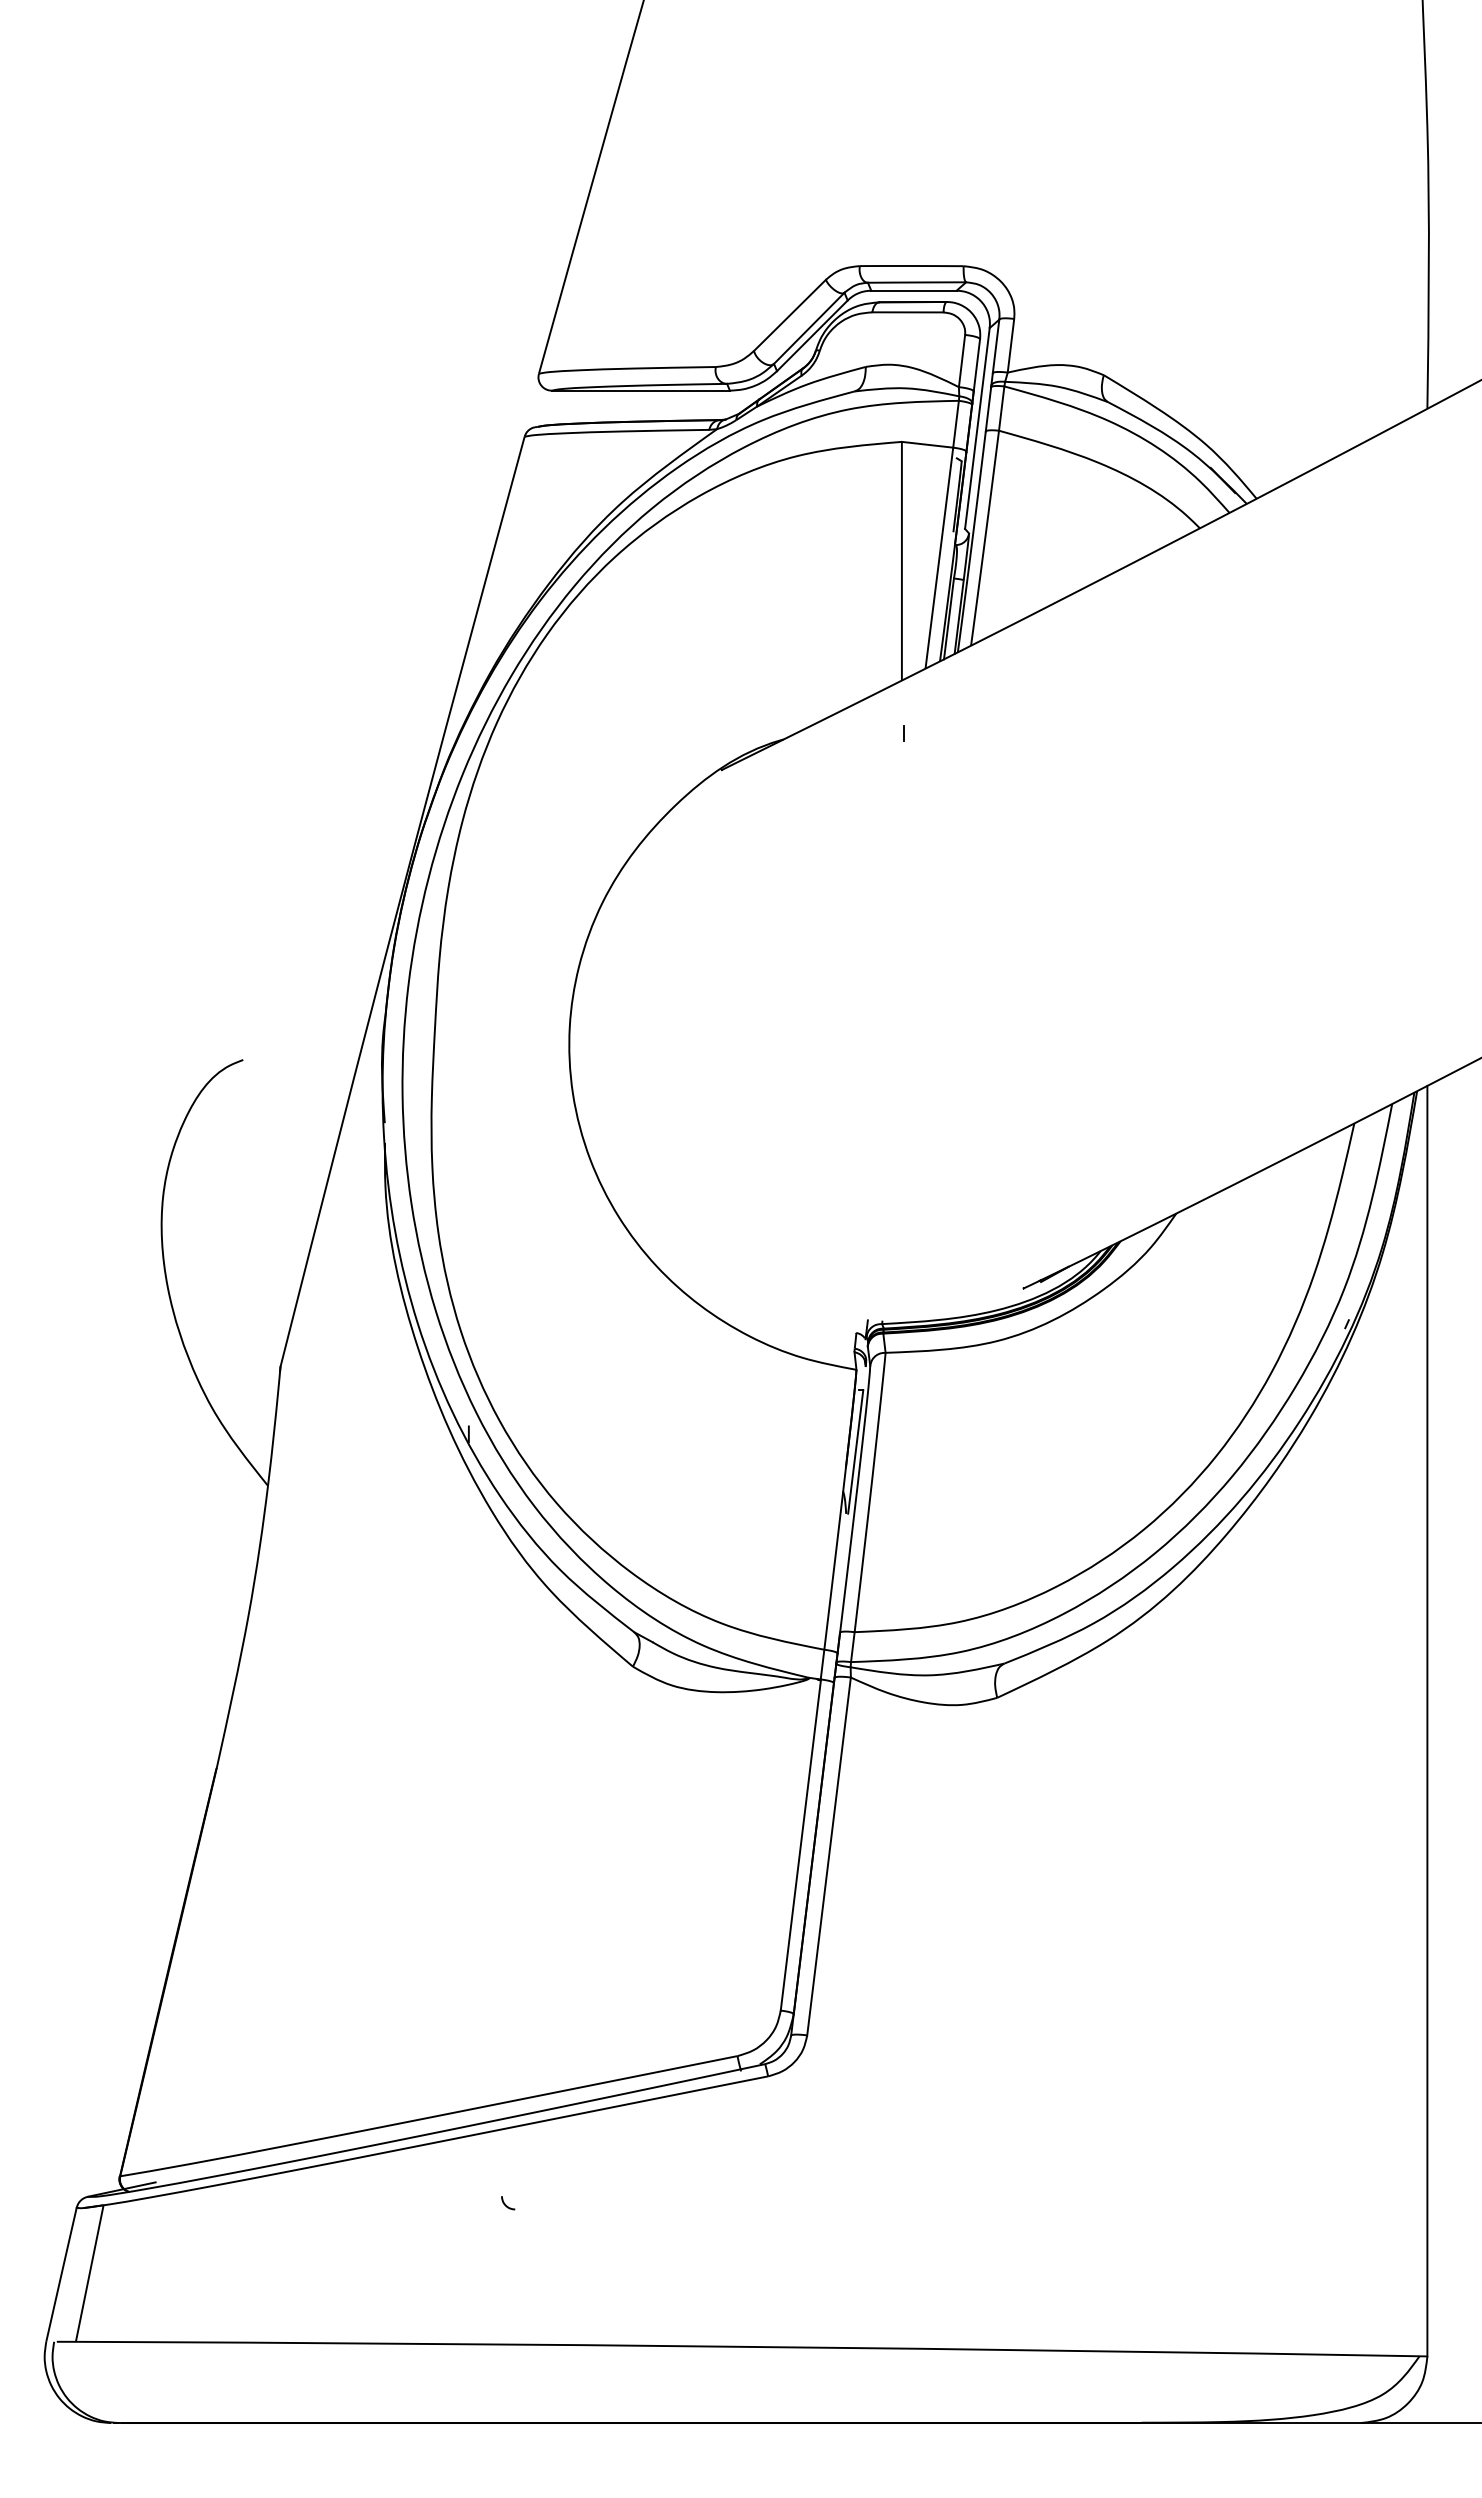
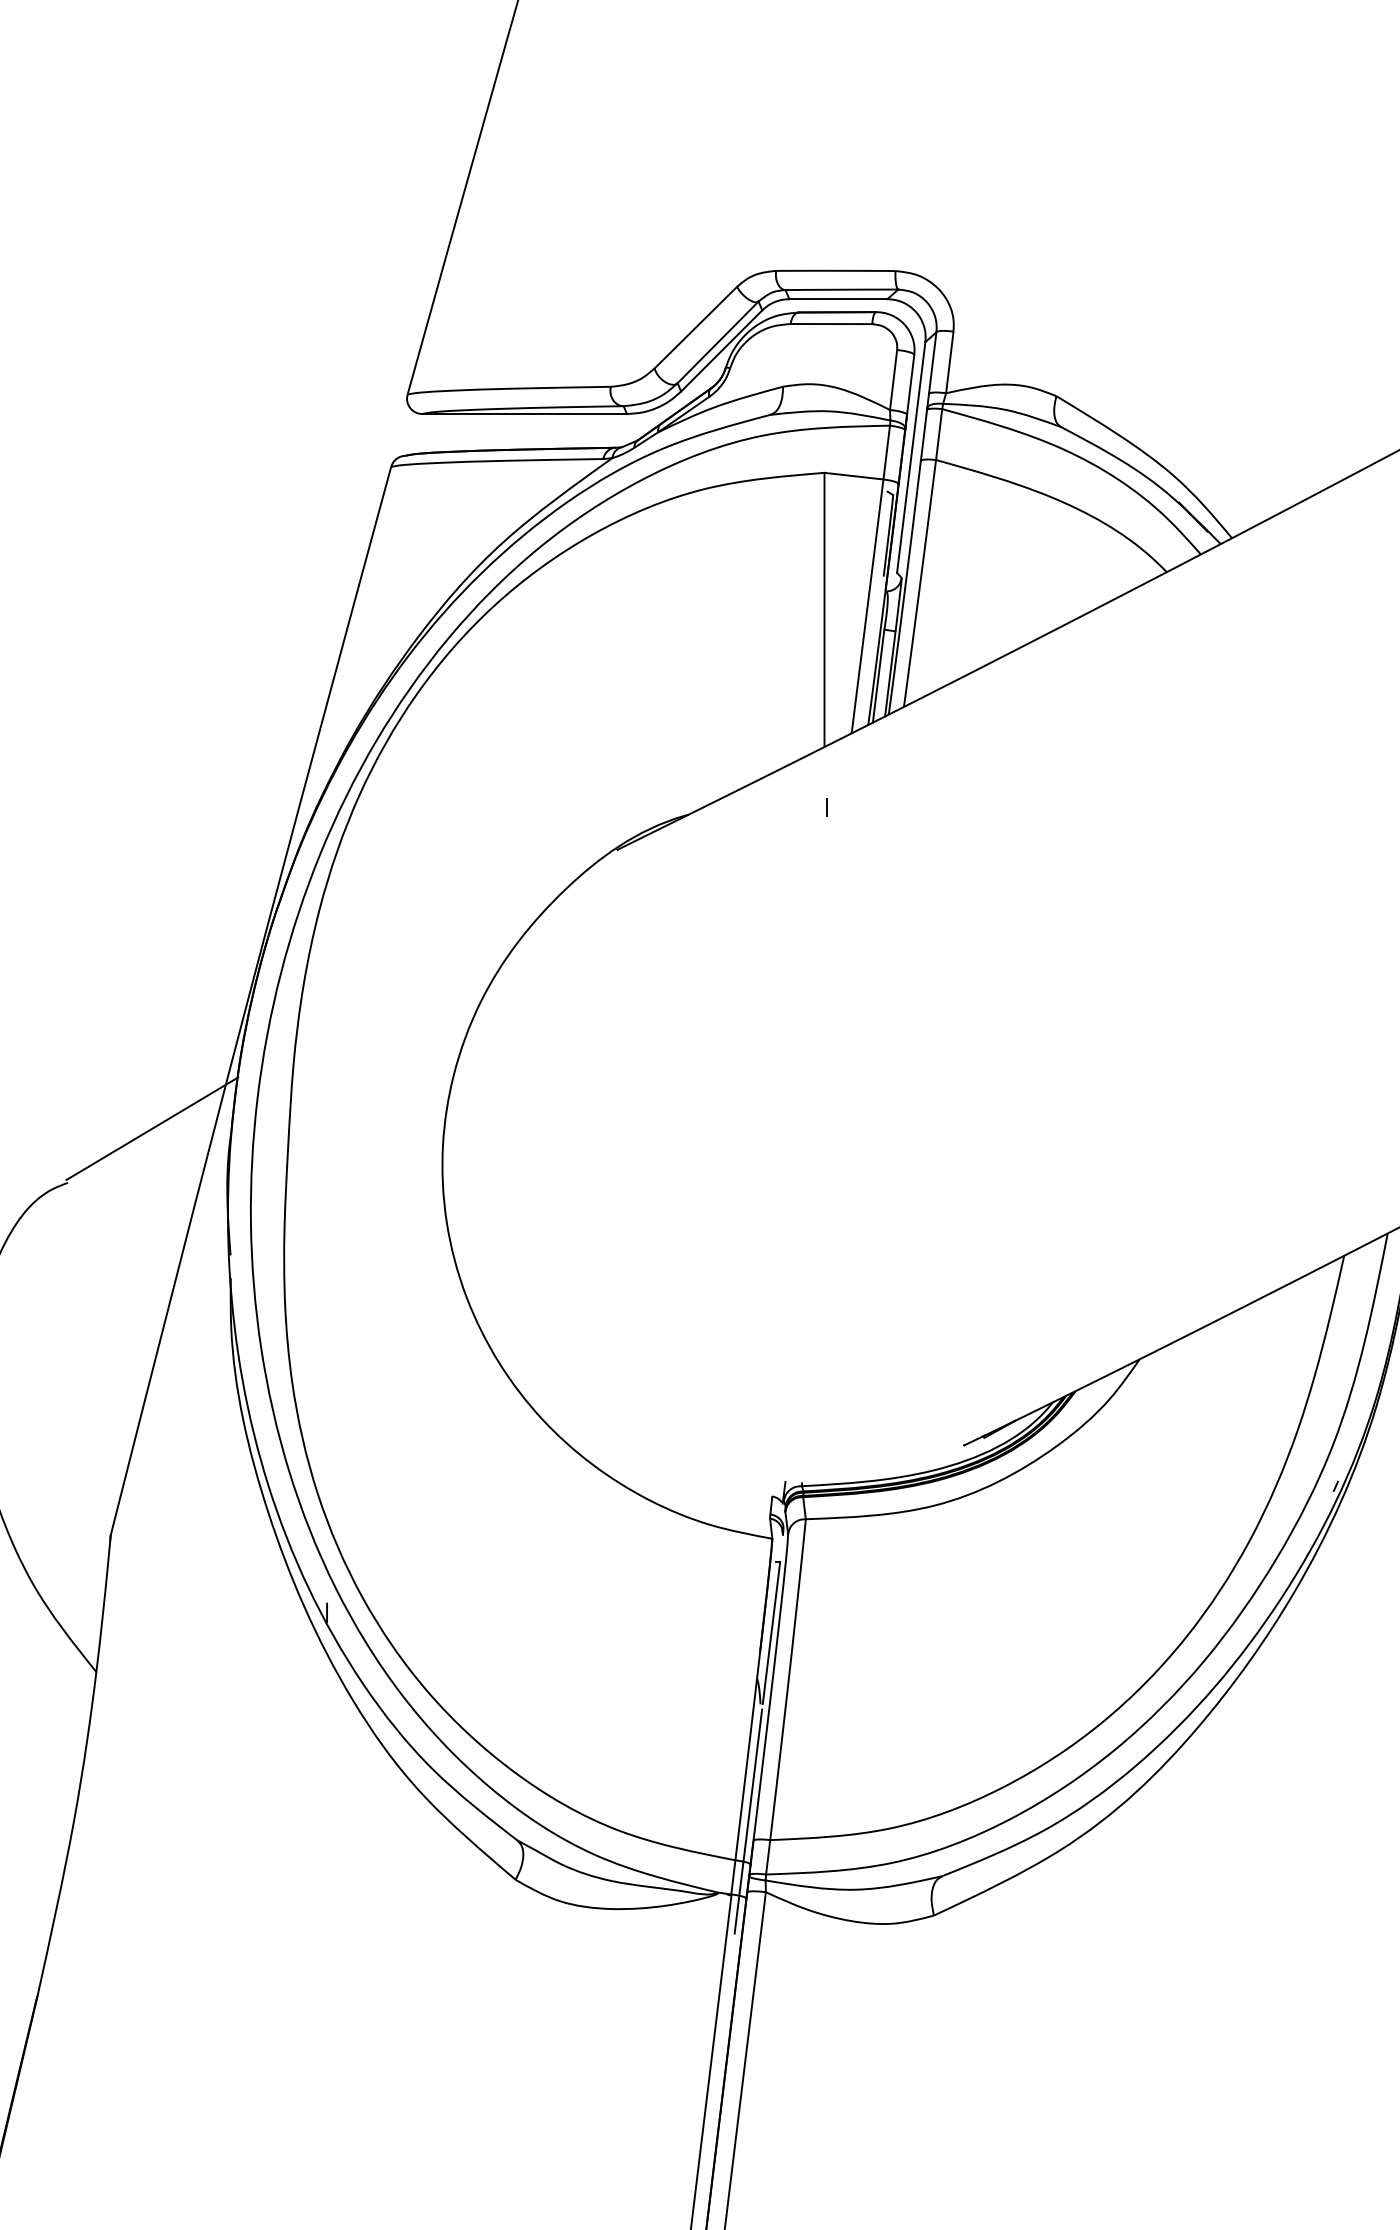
line: (316, 1012) -> (152, 1128), added
line: (835, 1615) -> (748, 1820), added

